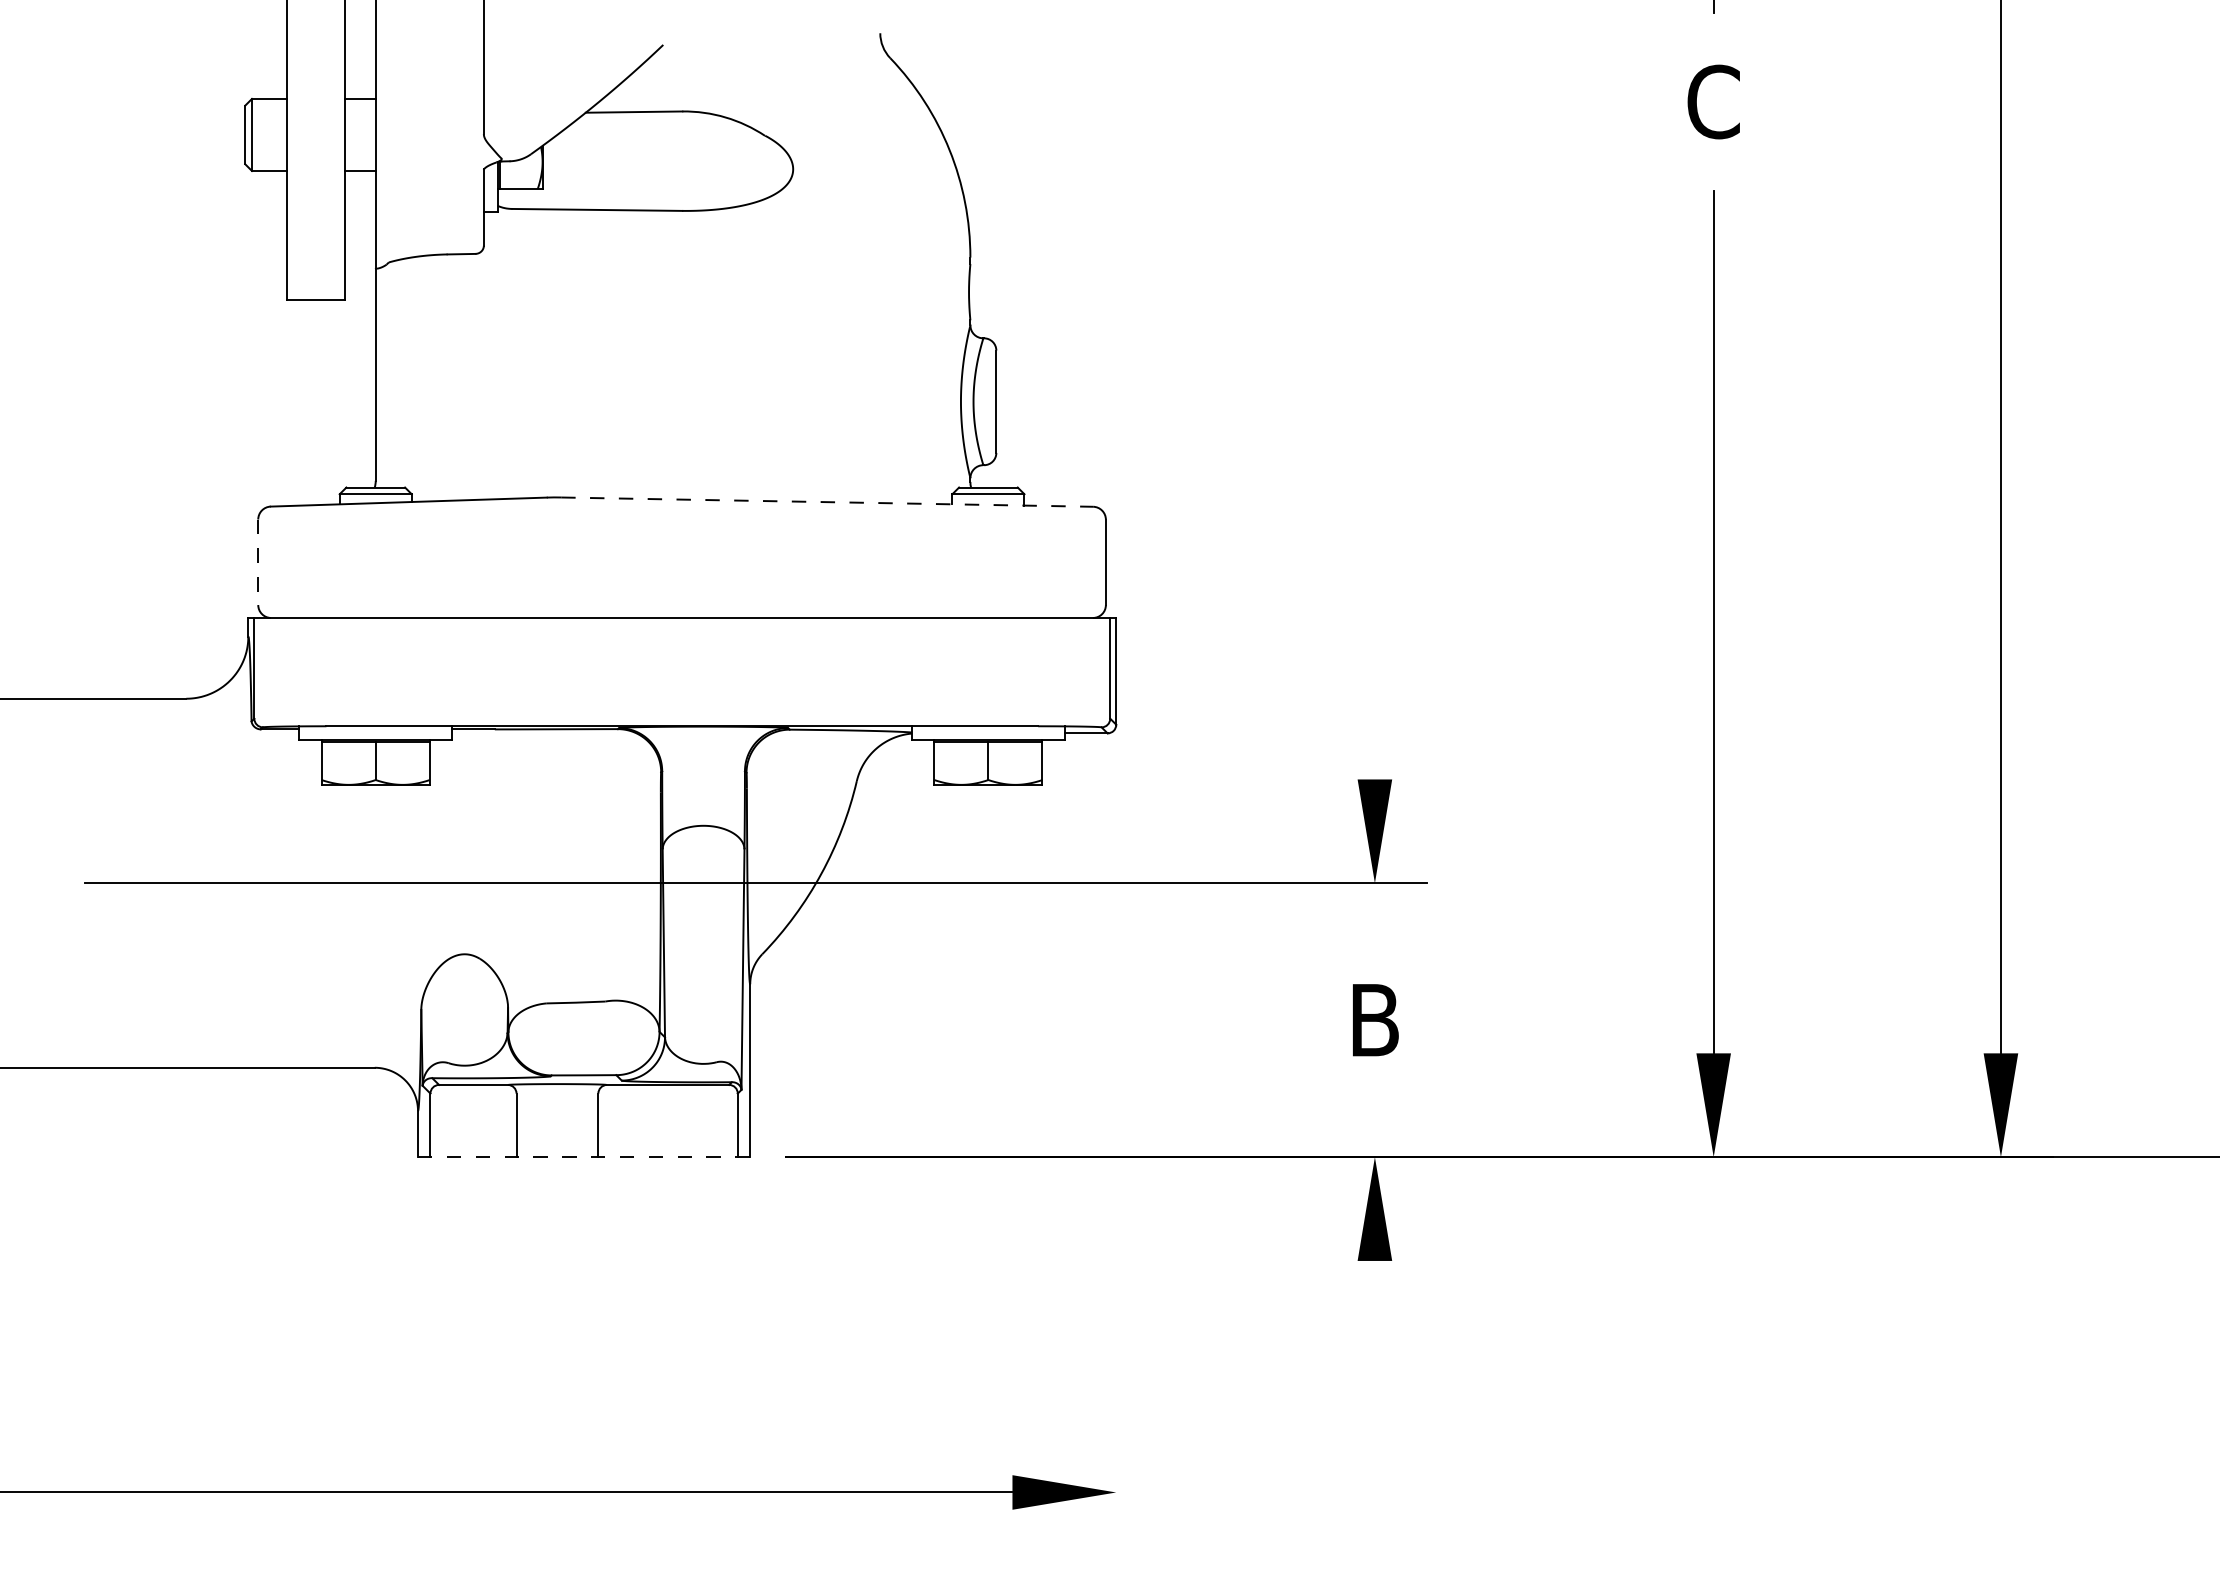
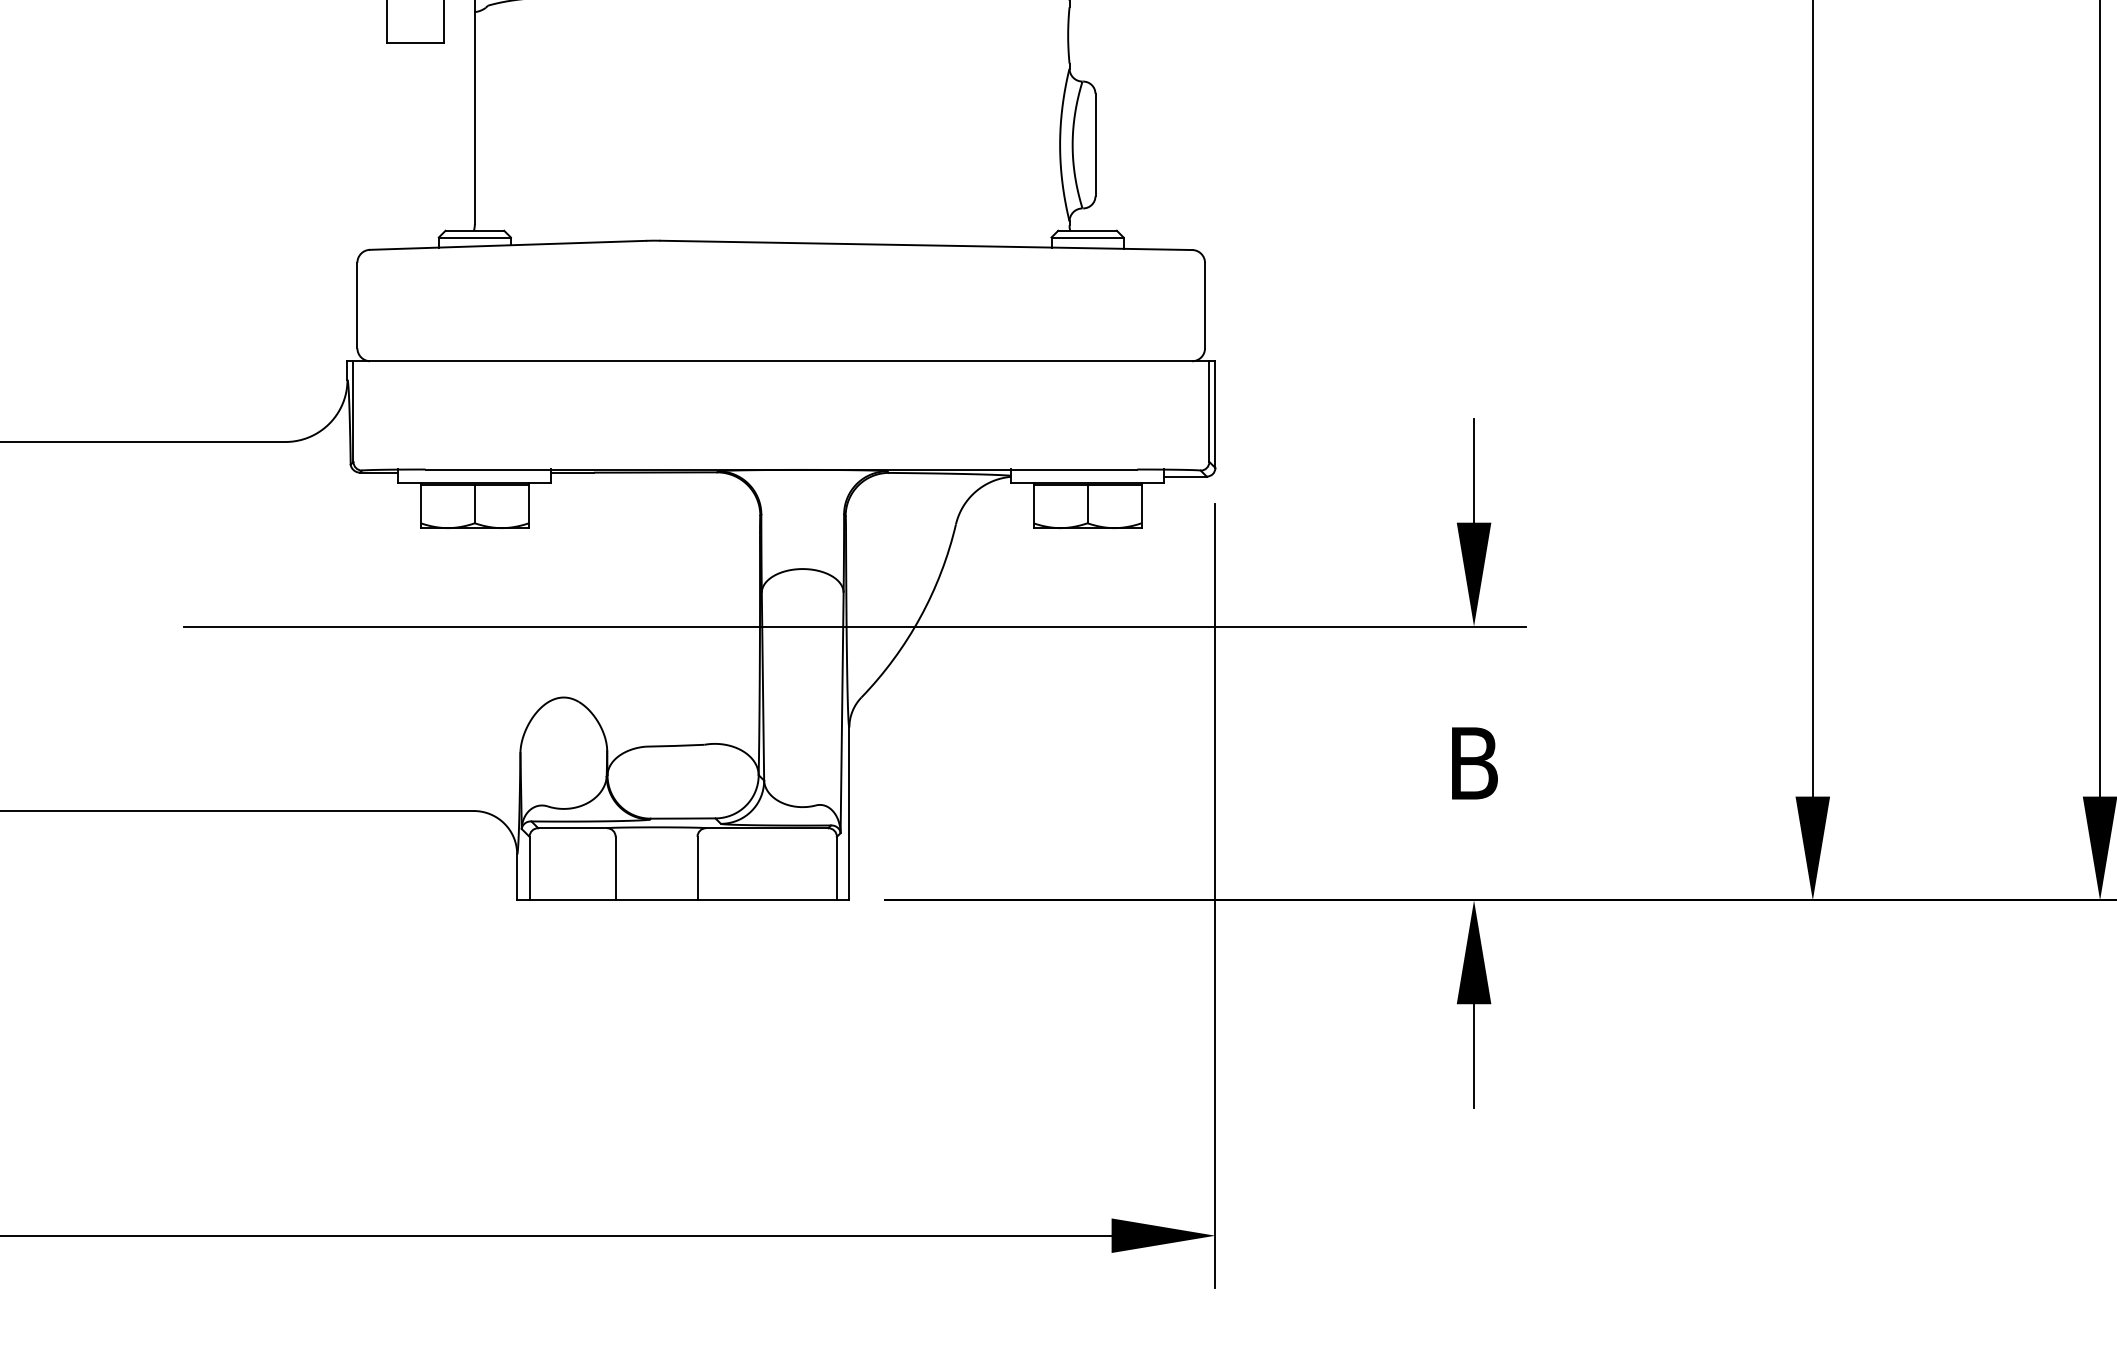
line: (827, 502) -> (926, 245), dashed -> solid
line: (258, 562) -> (357, 305), dashed -> solid
line: (1374, 727) -> (1473, 470), added
line: (1116, 1152) -> (1215, 895), added
line: (584, 1157) -> (683, 900), dashed -> solid
line: (1374, 1312) -> (1473, 1055), added

